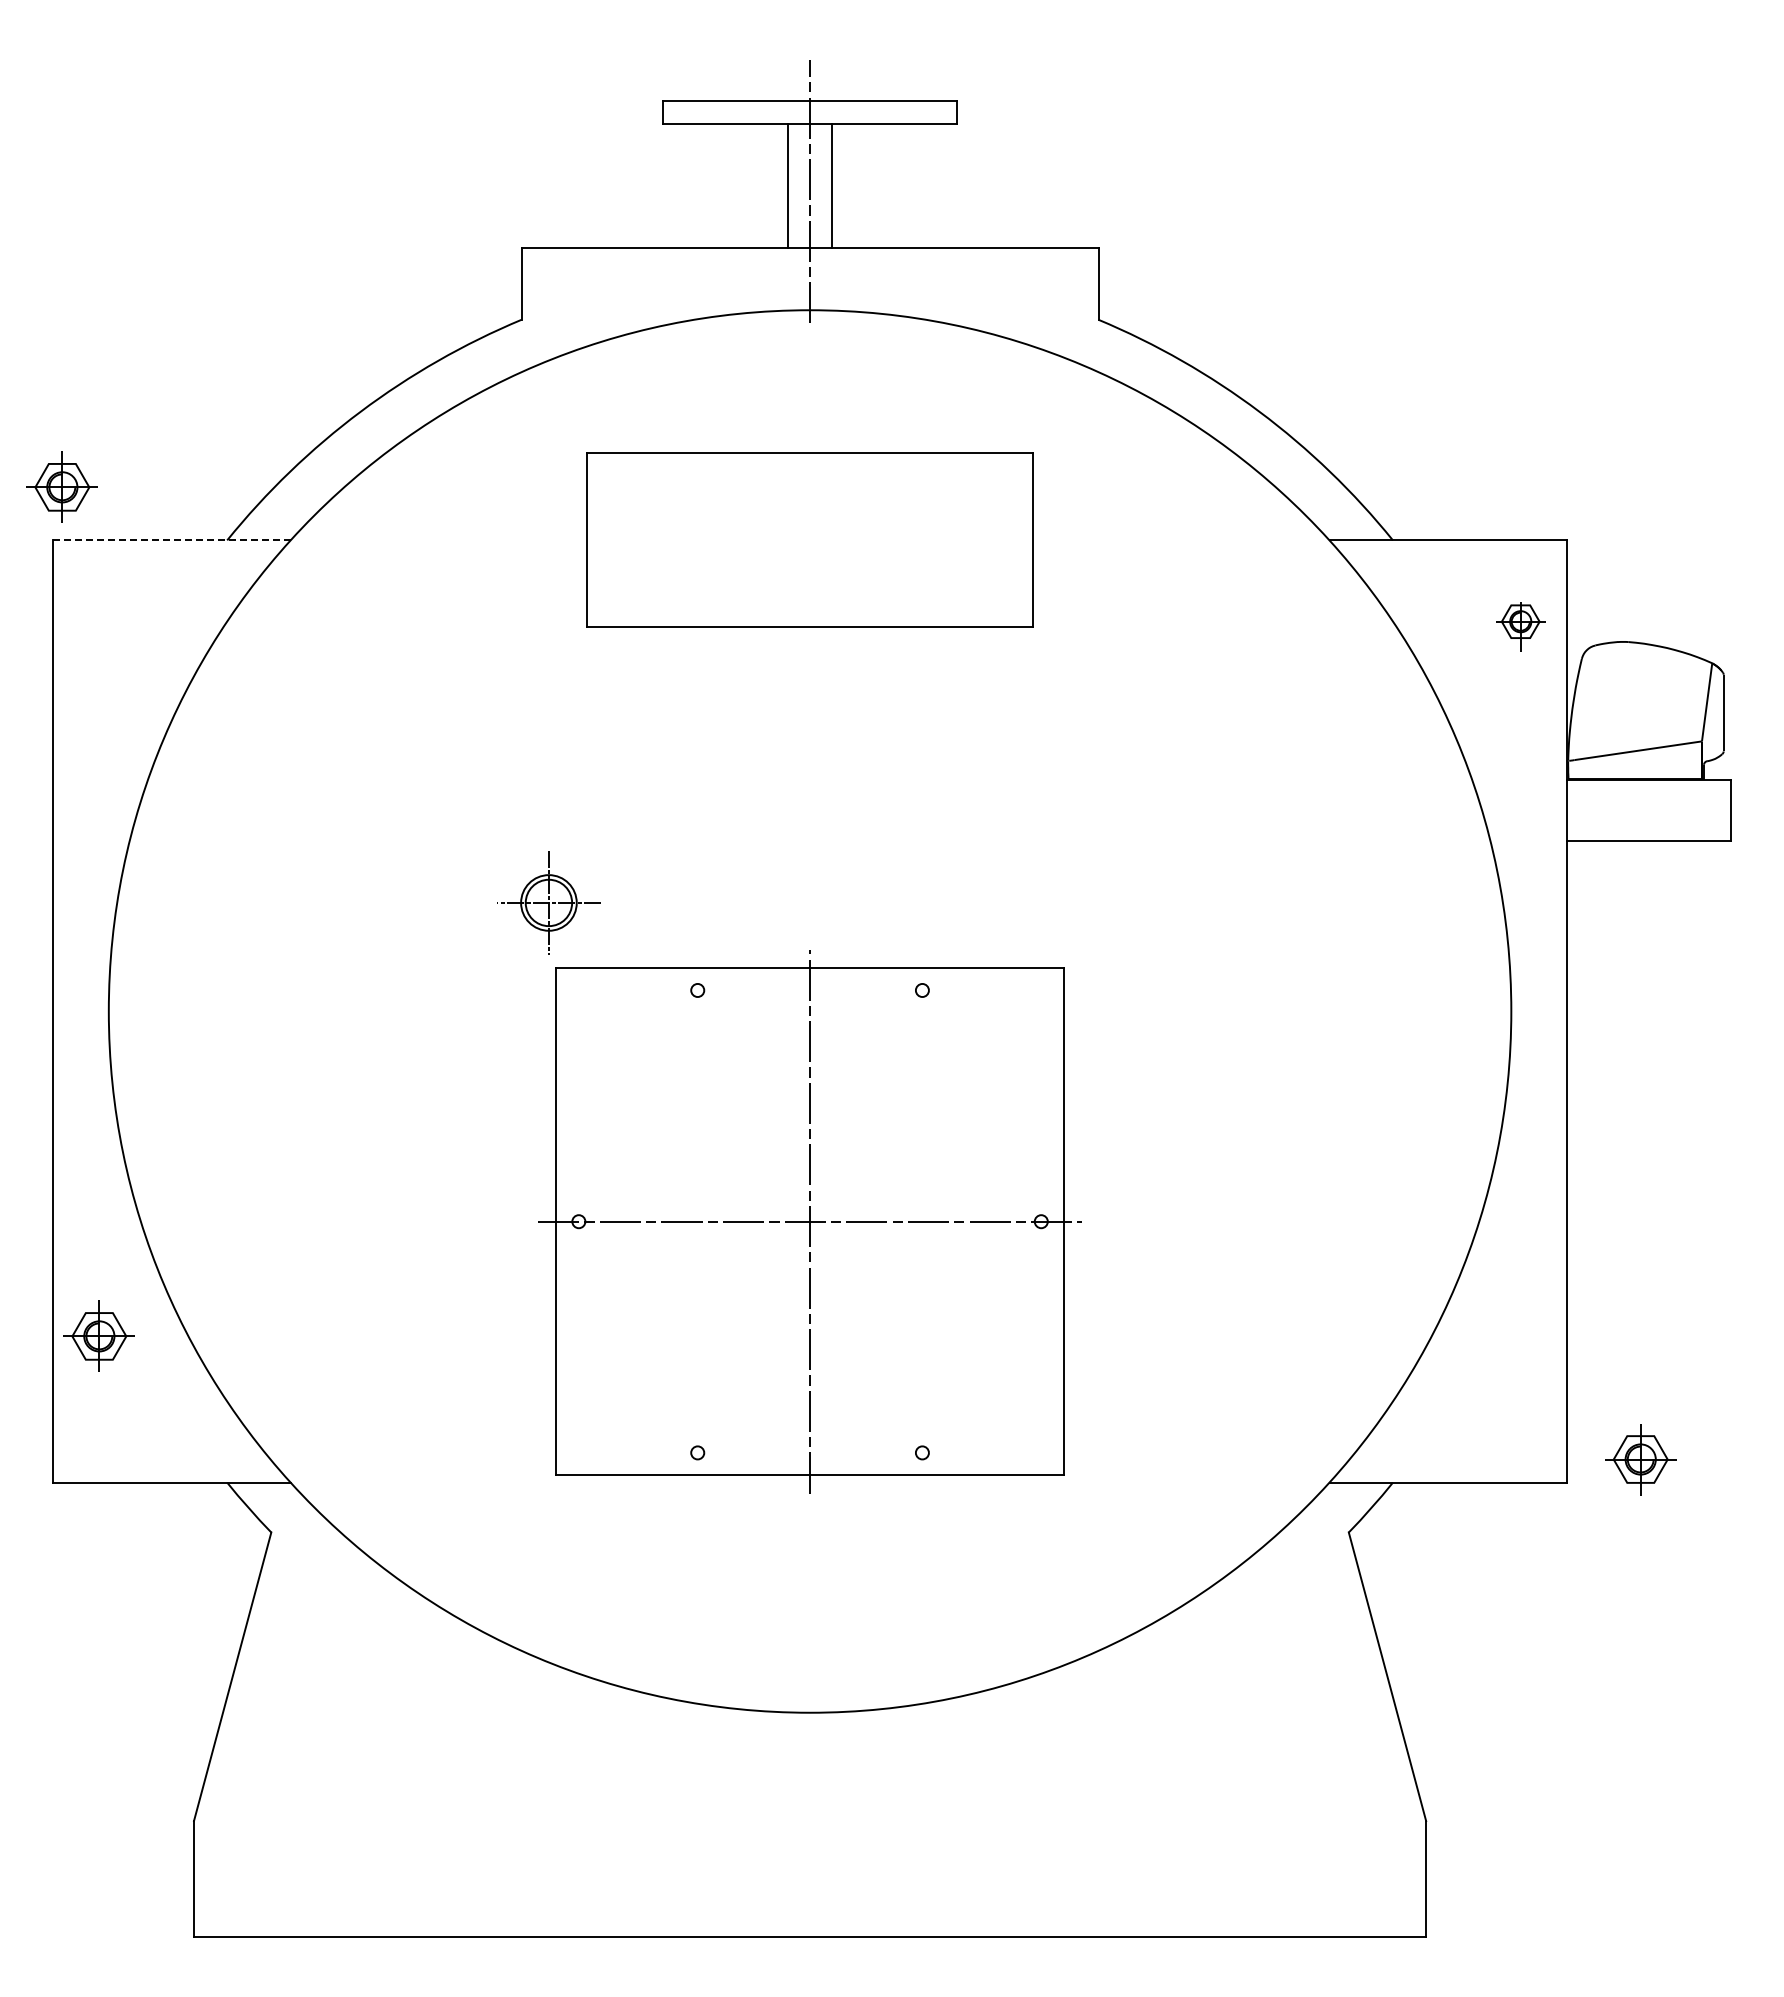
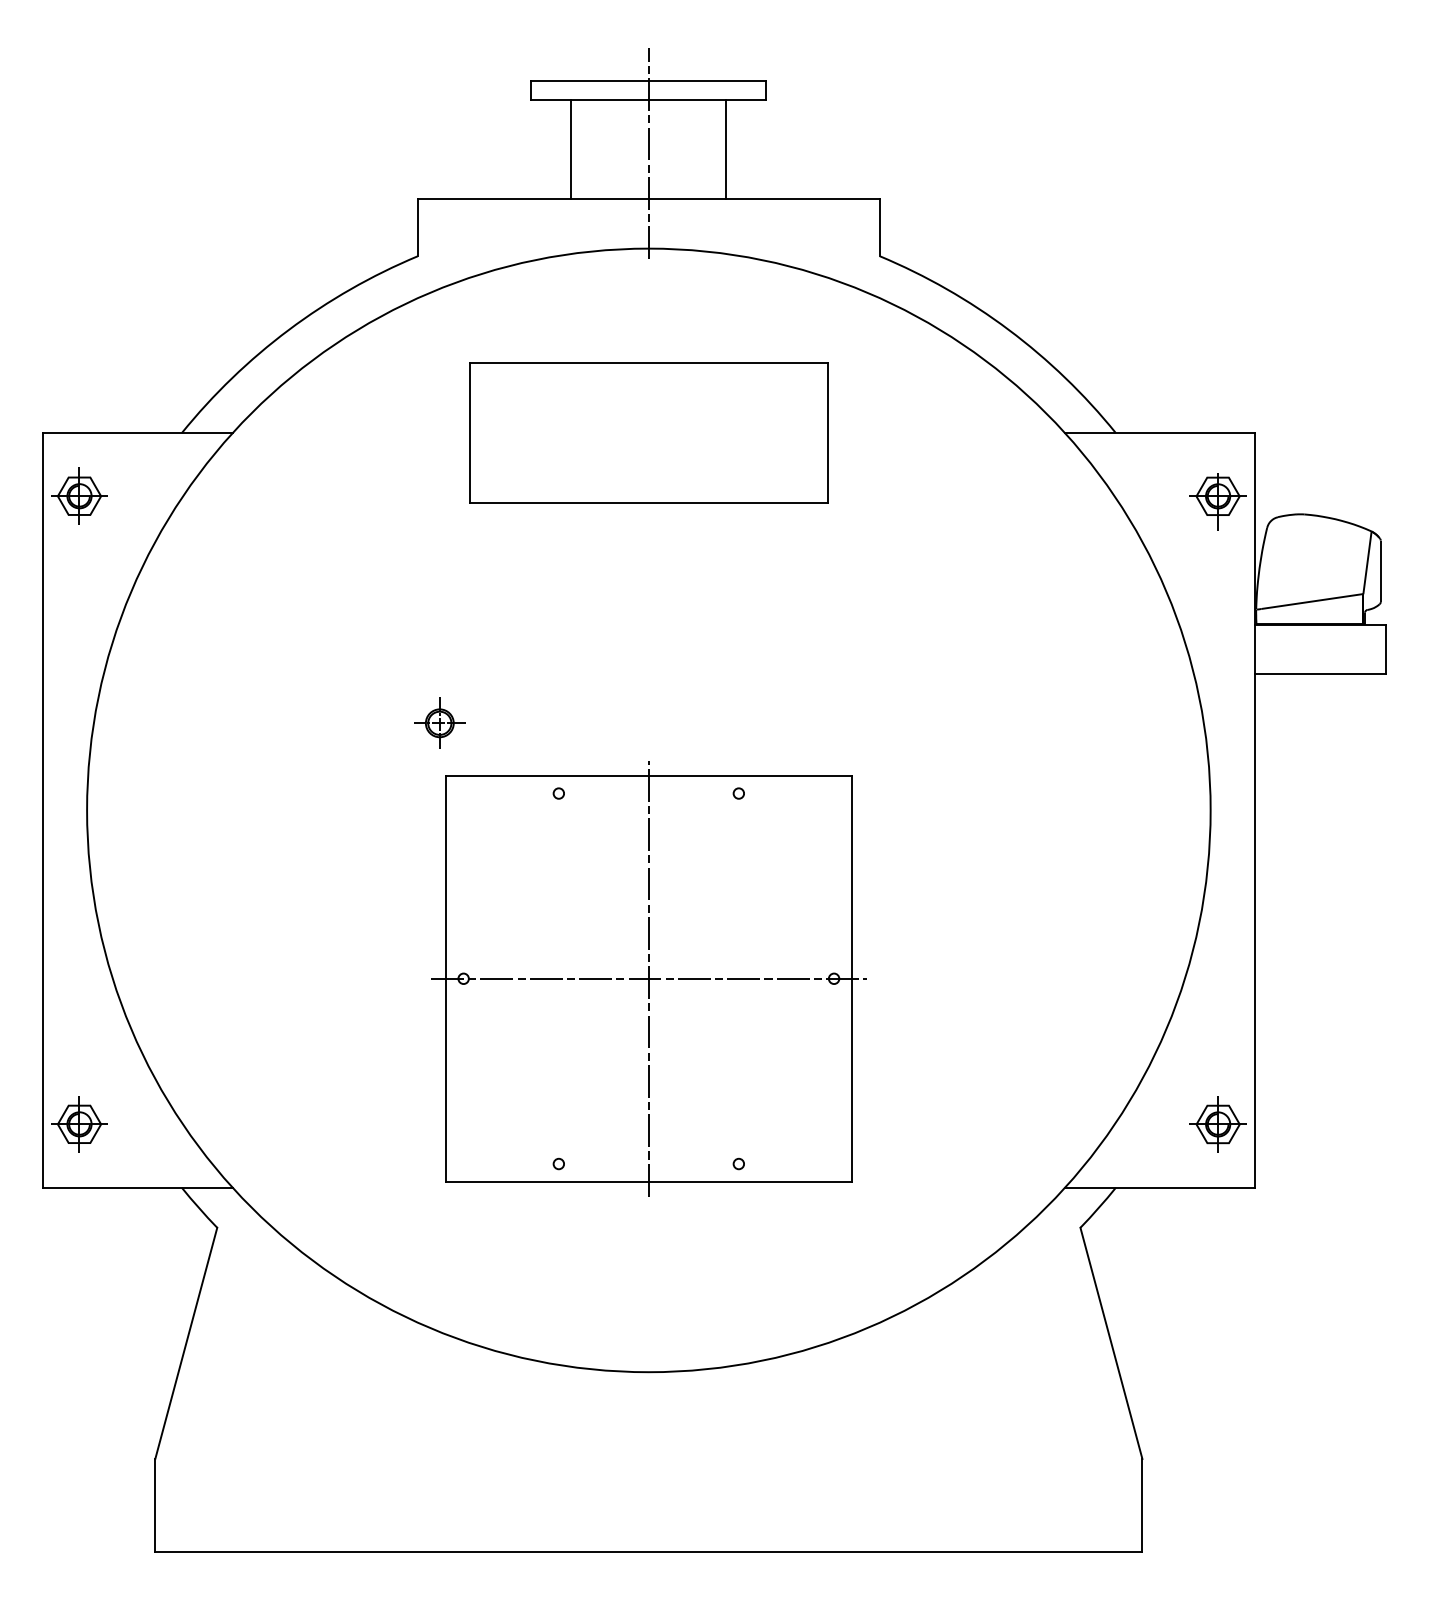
line: (788, 186) -> (571, 149), moved
line: (831, 186) -> (726, 149), moved
part: (61, 486) -> (78, 495), moved
line: (172, 540) -> (138, 433), dashed -> solid
part: (1520, 626) -> (1217, 501), size x1.43
part: (549, 902) -> (440, 723), size x0.62
part: (98, 1335) -> (78, 1123), moved
part: (1640, 1459) -> (1217, 1124), moved

